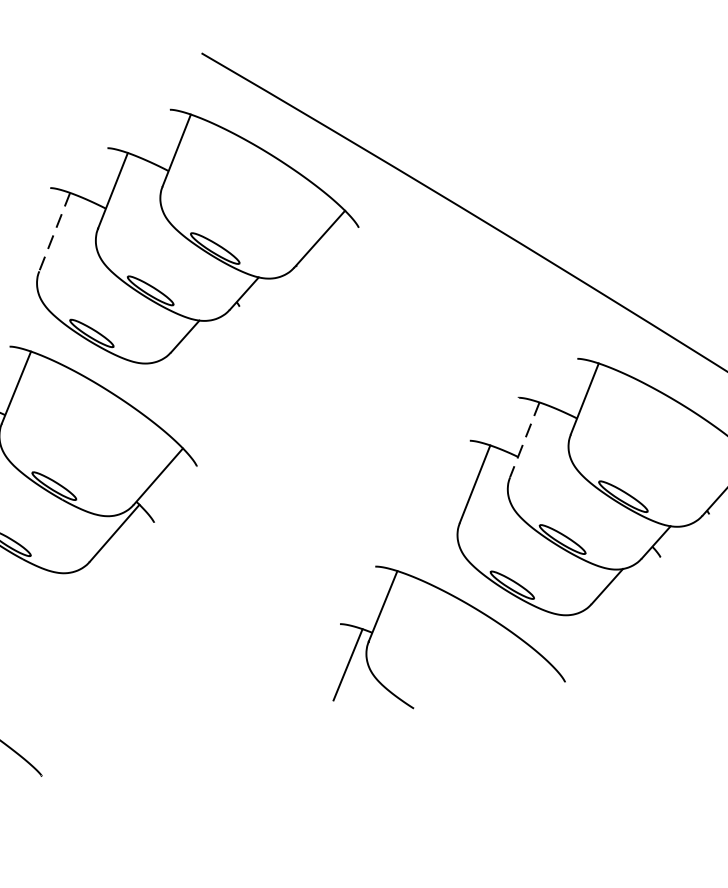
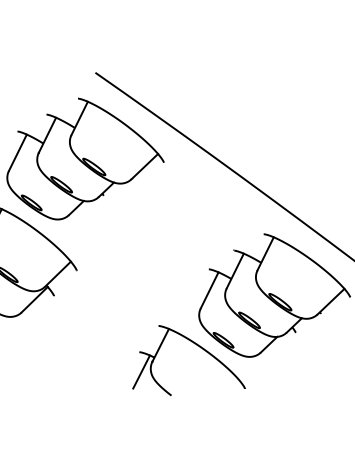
line: (54, 233) -> (17, 153), dashed -> solid
line: (525, 440) -> (235, 271), dashed -> solid

